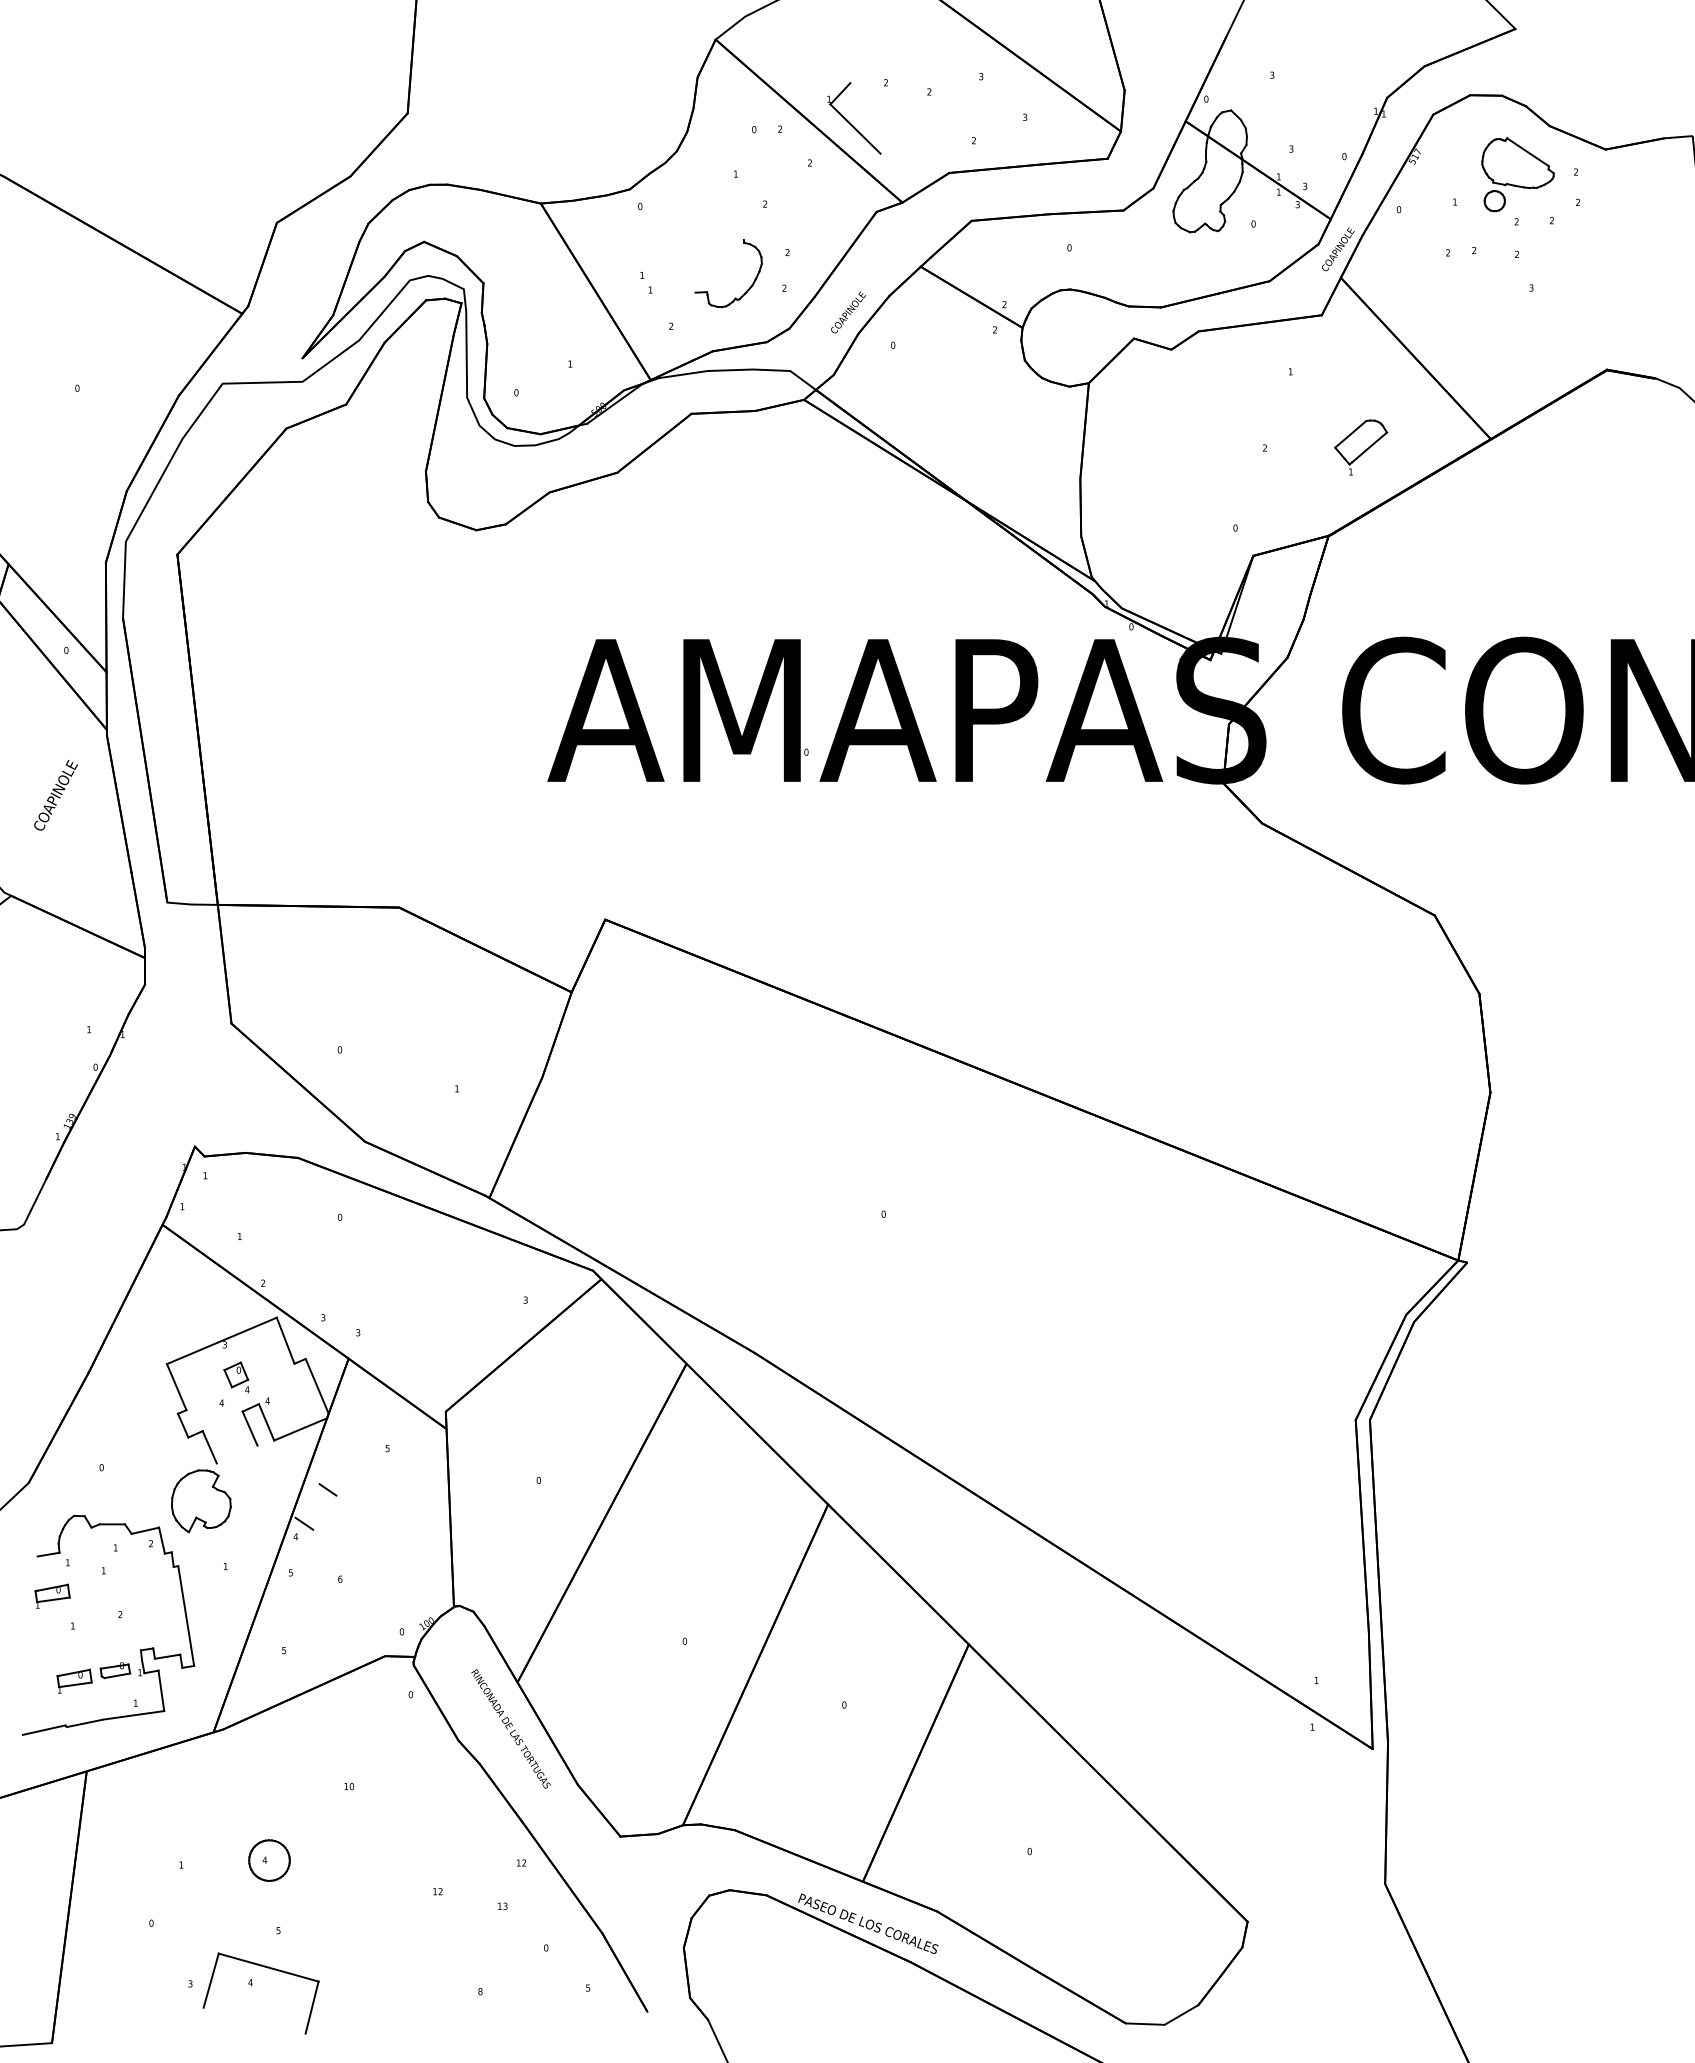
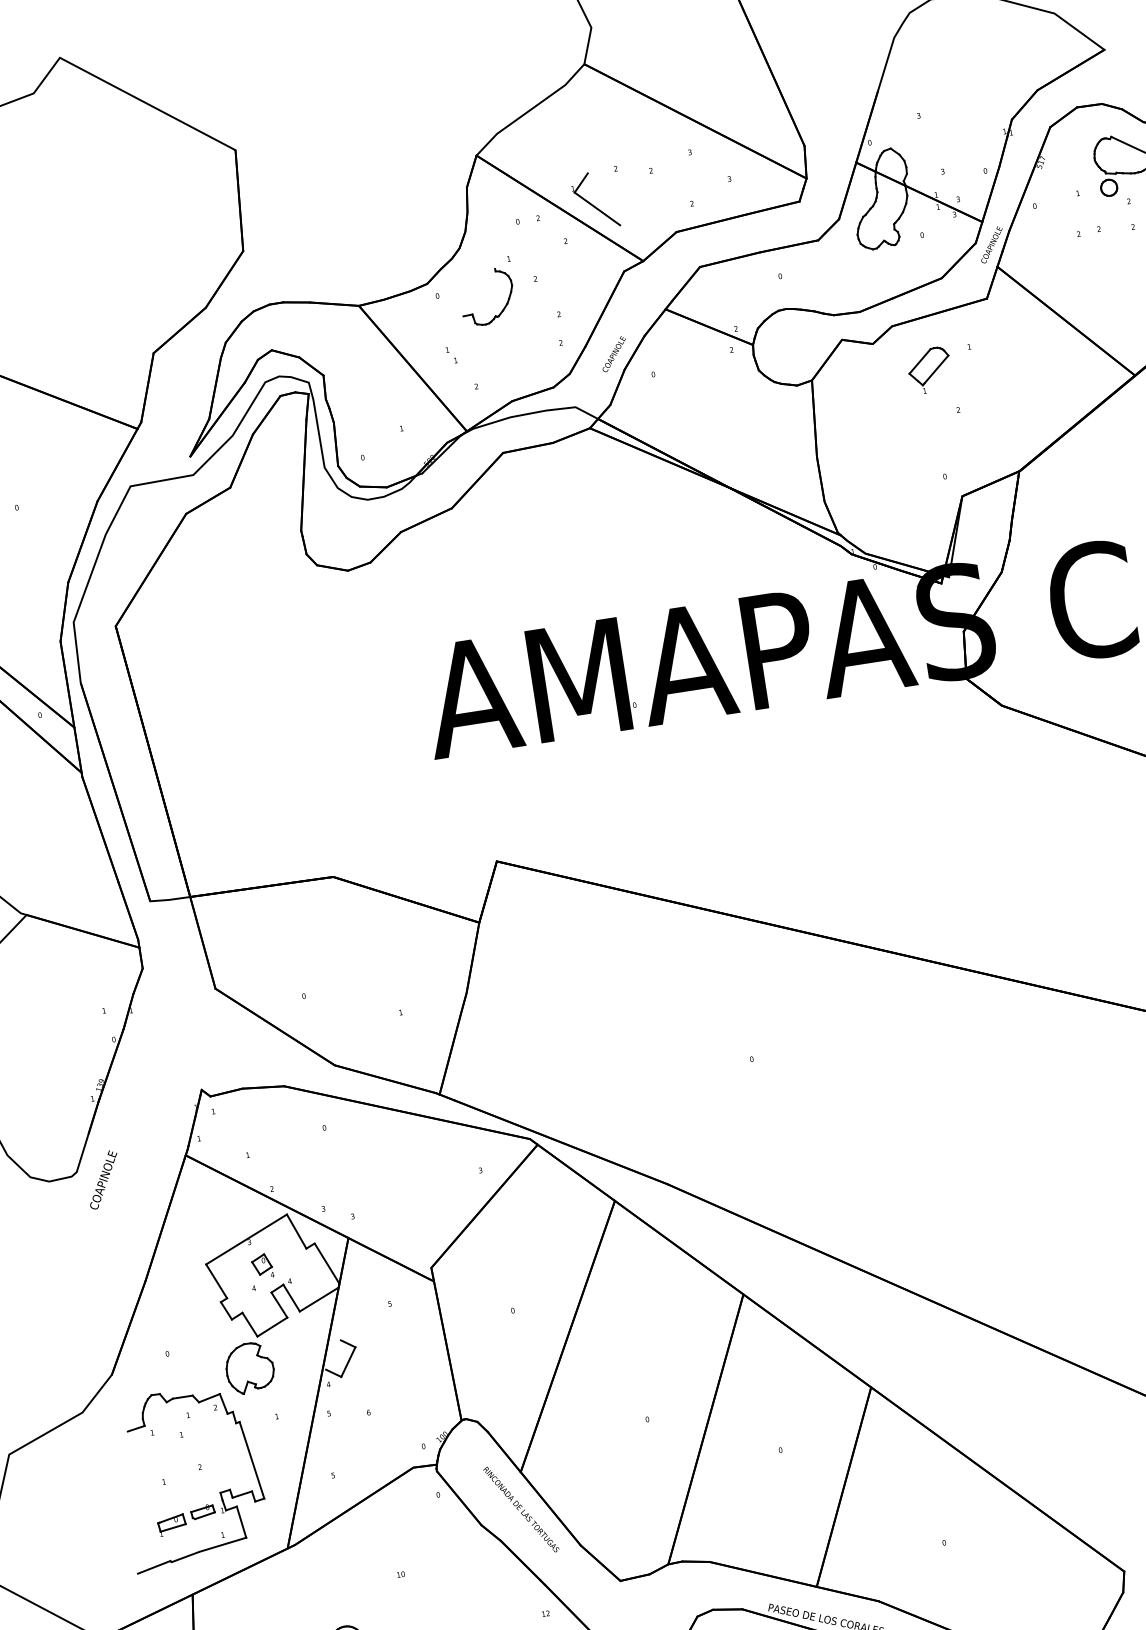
part: (746, 290) -> (503, 308), moved
part: (1361, 447) -> (930, 370), moved
text: (55, 794) -> (103, 1179), moved
line: (236, 1454) -> (271, 1327), added
line: (324, 1512) -> (348, 1362), added
part: (52, 1595) -> (144, 1460), removed

